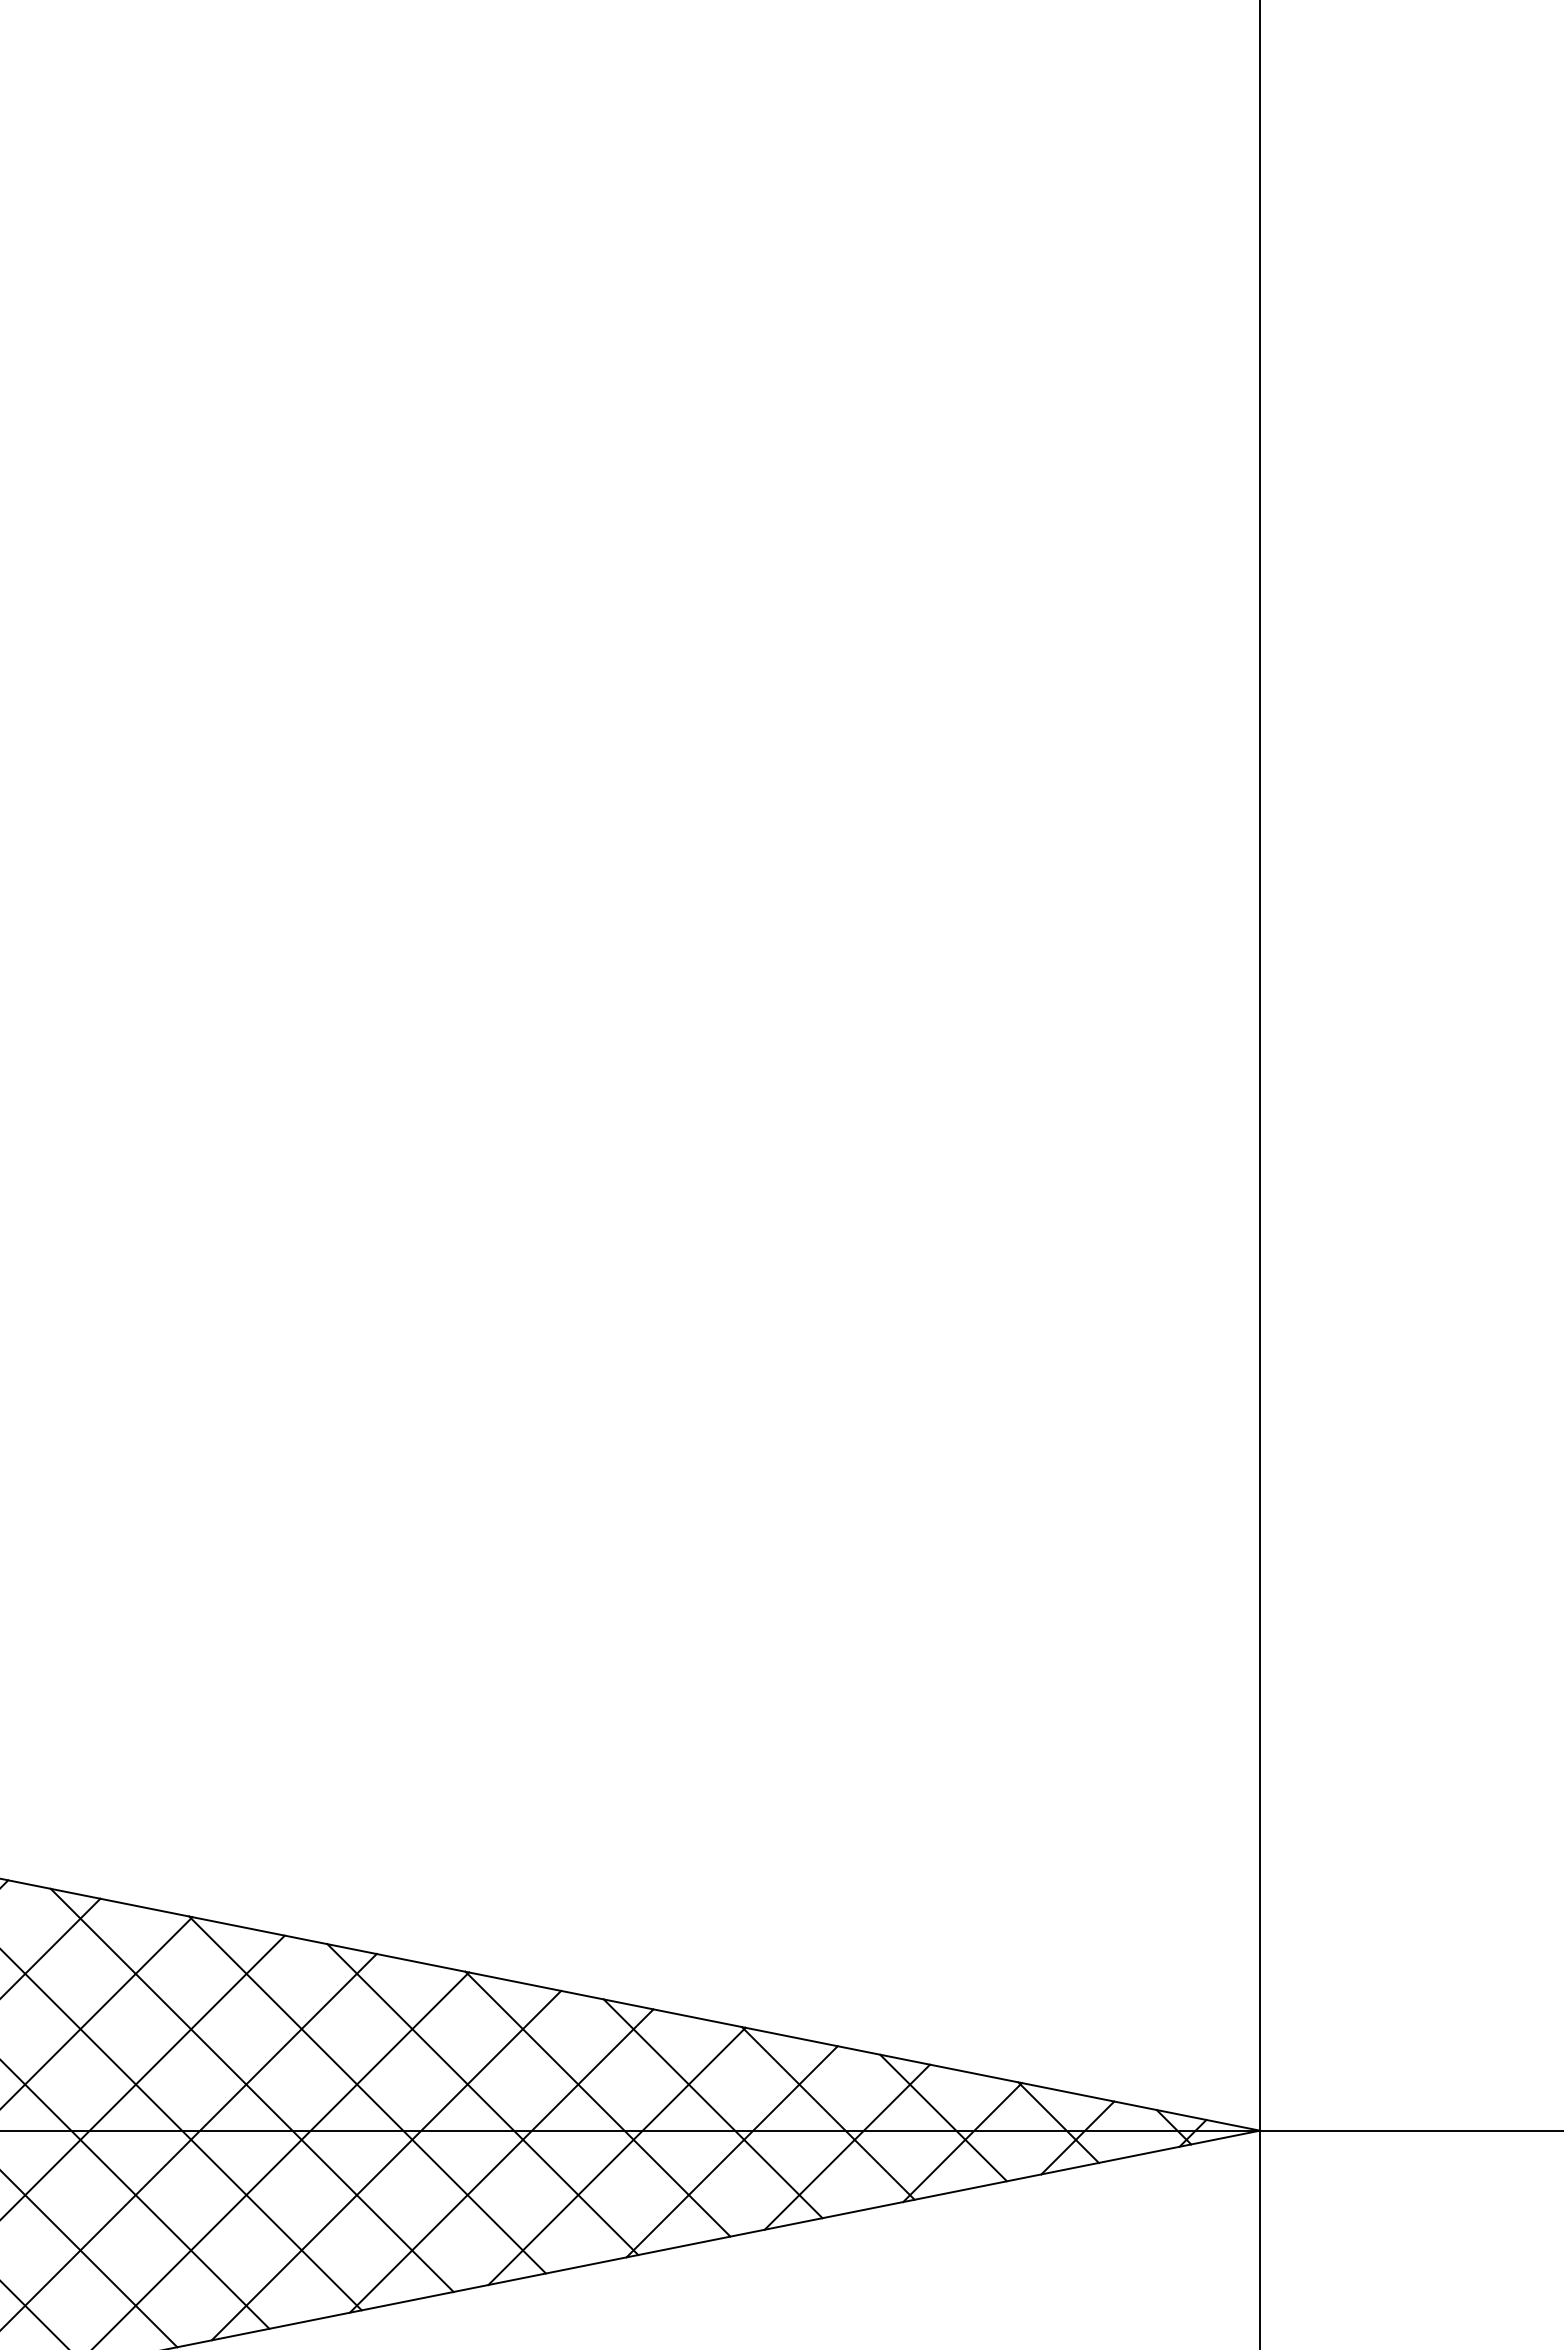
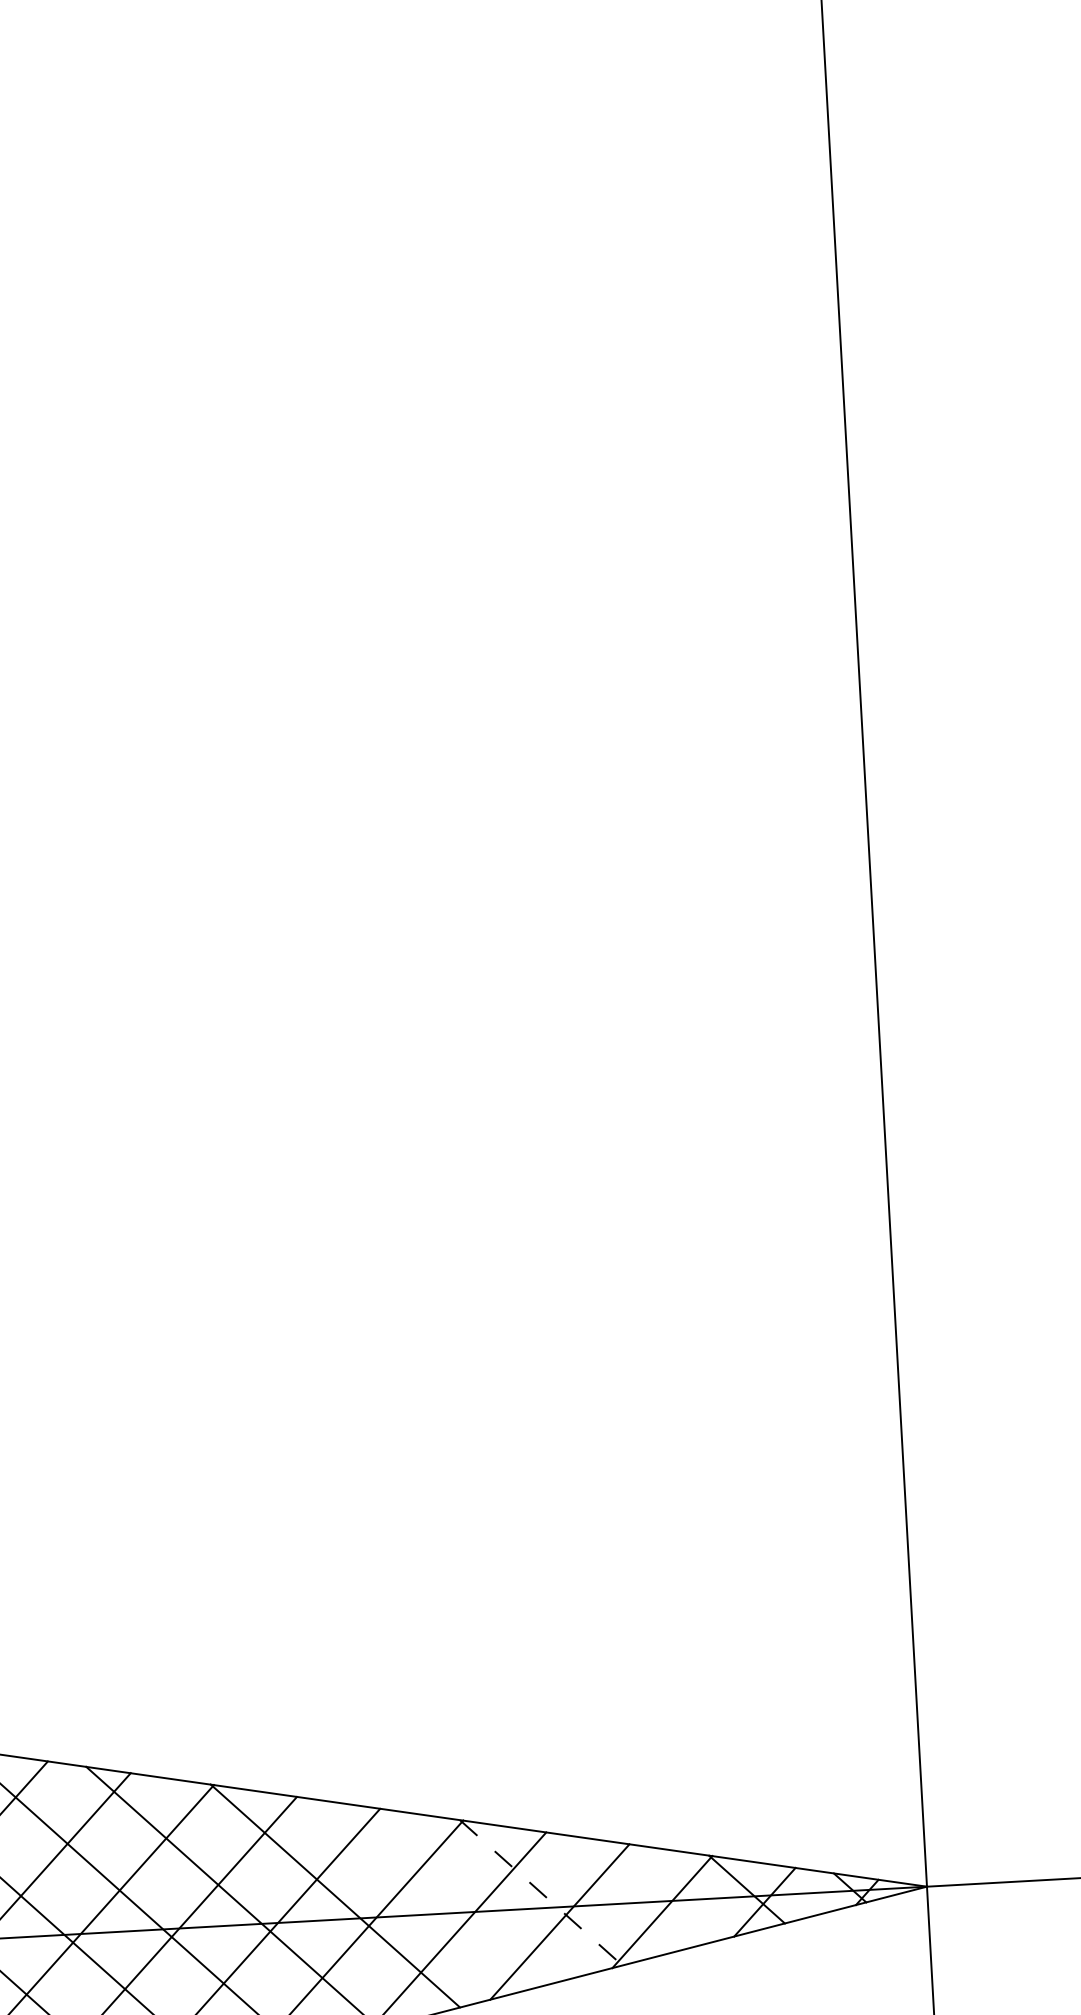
line: (712, 2108) -> (437, 1894), removed
line: (828, 2113) -> (541, 1892), solid -> dashed
line: (943, 2117) -> (644, 1890), removed

